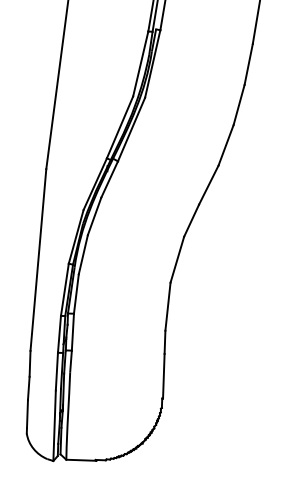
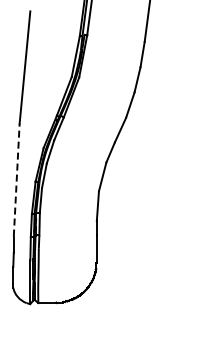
line: (38, 259) -> (16, 179), solid -> dashed

